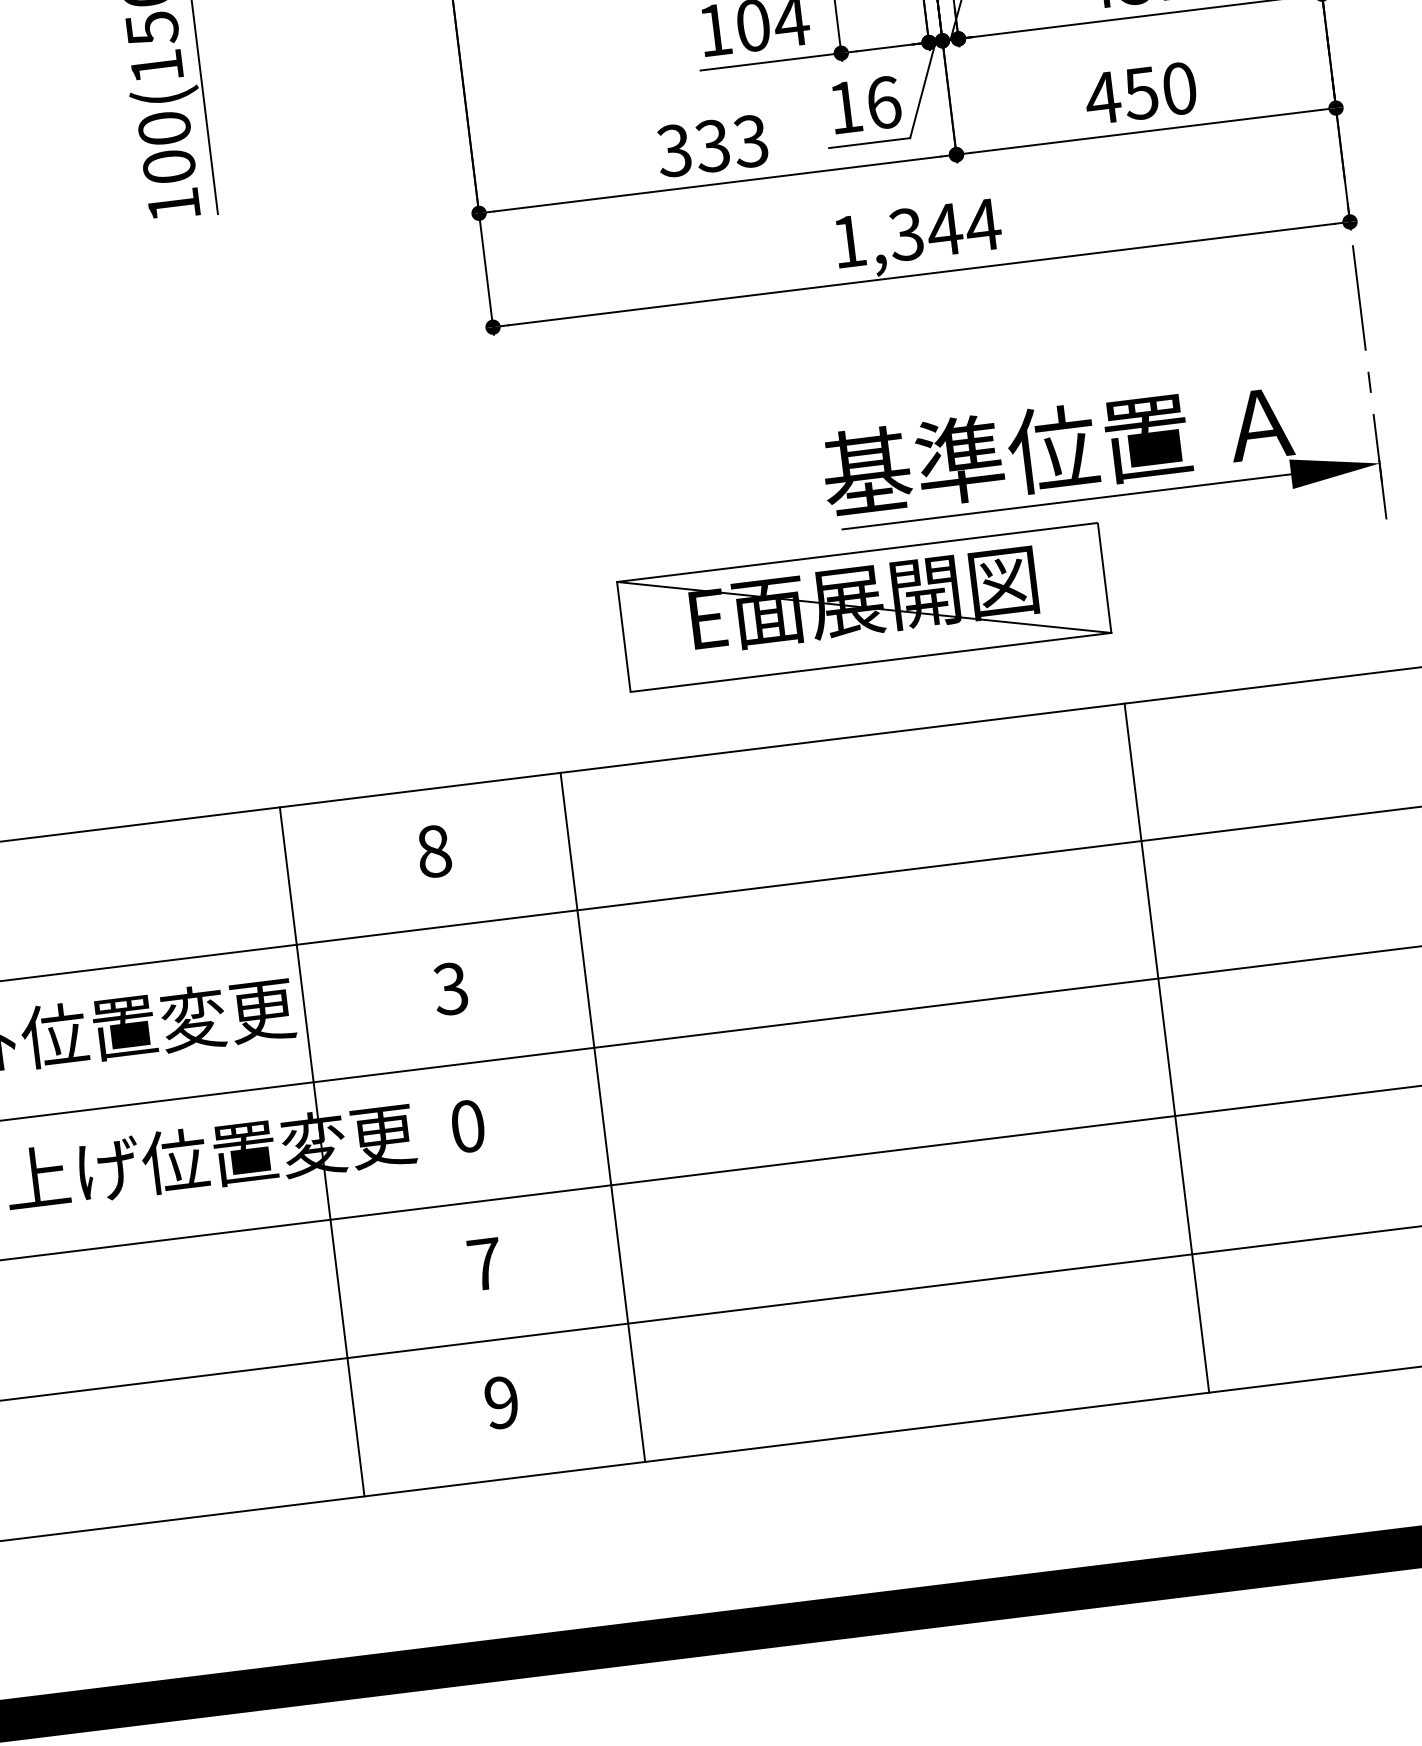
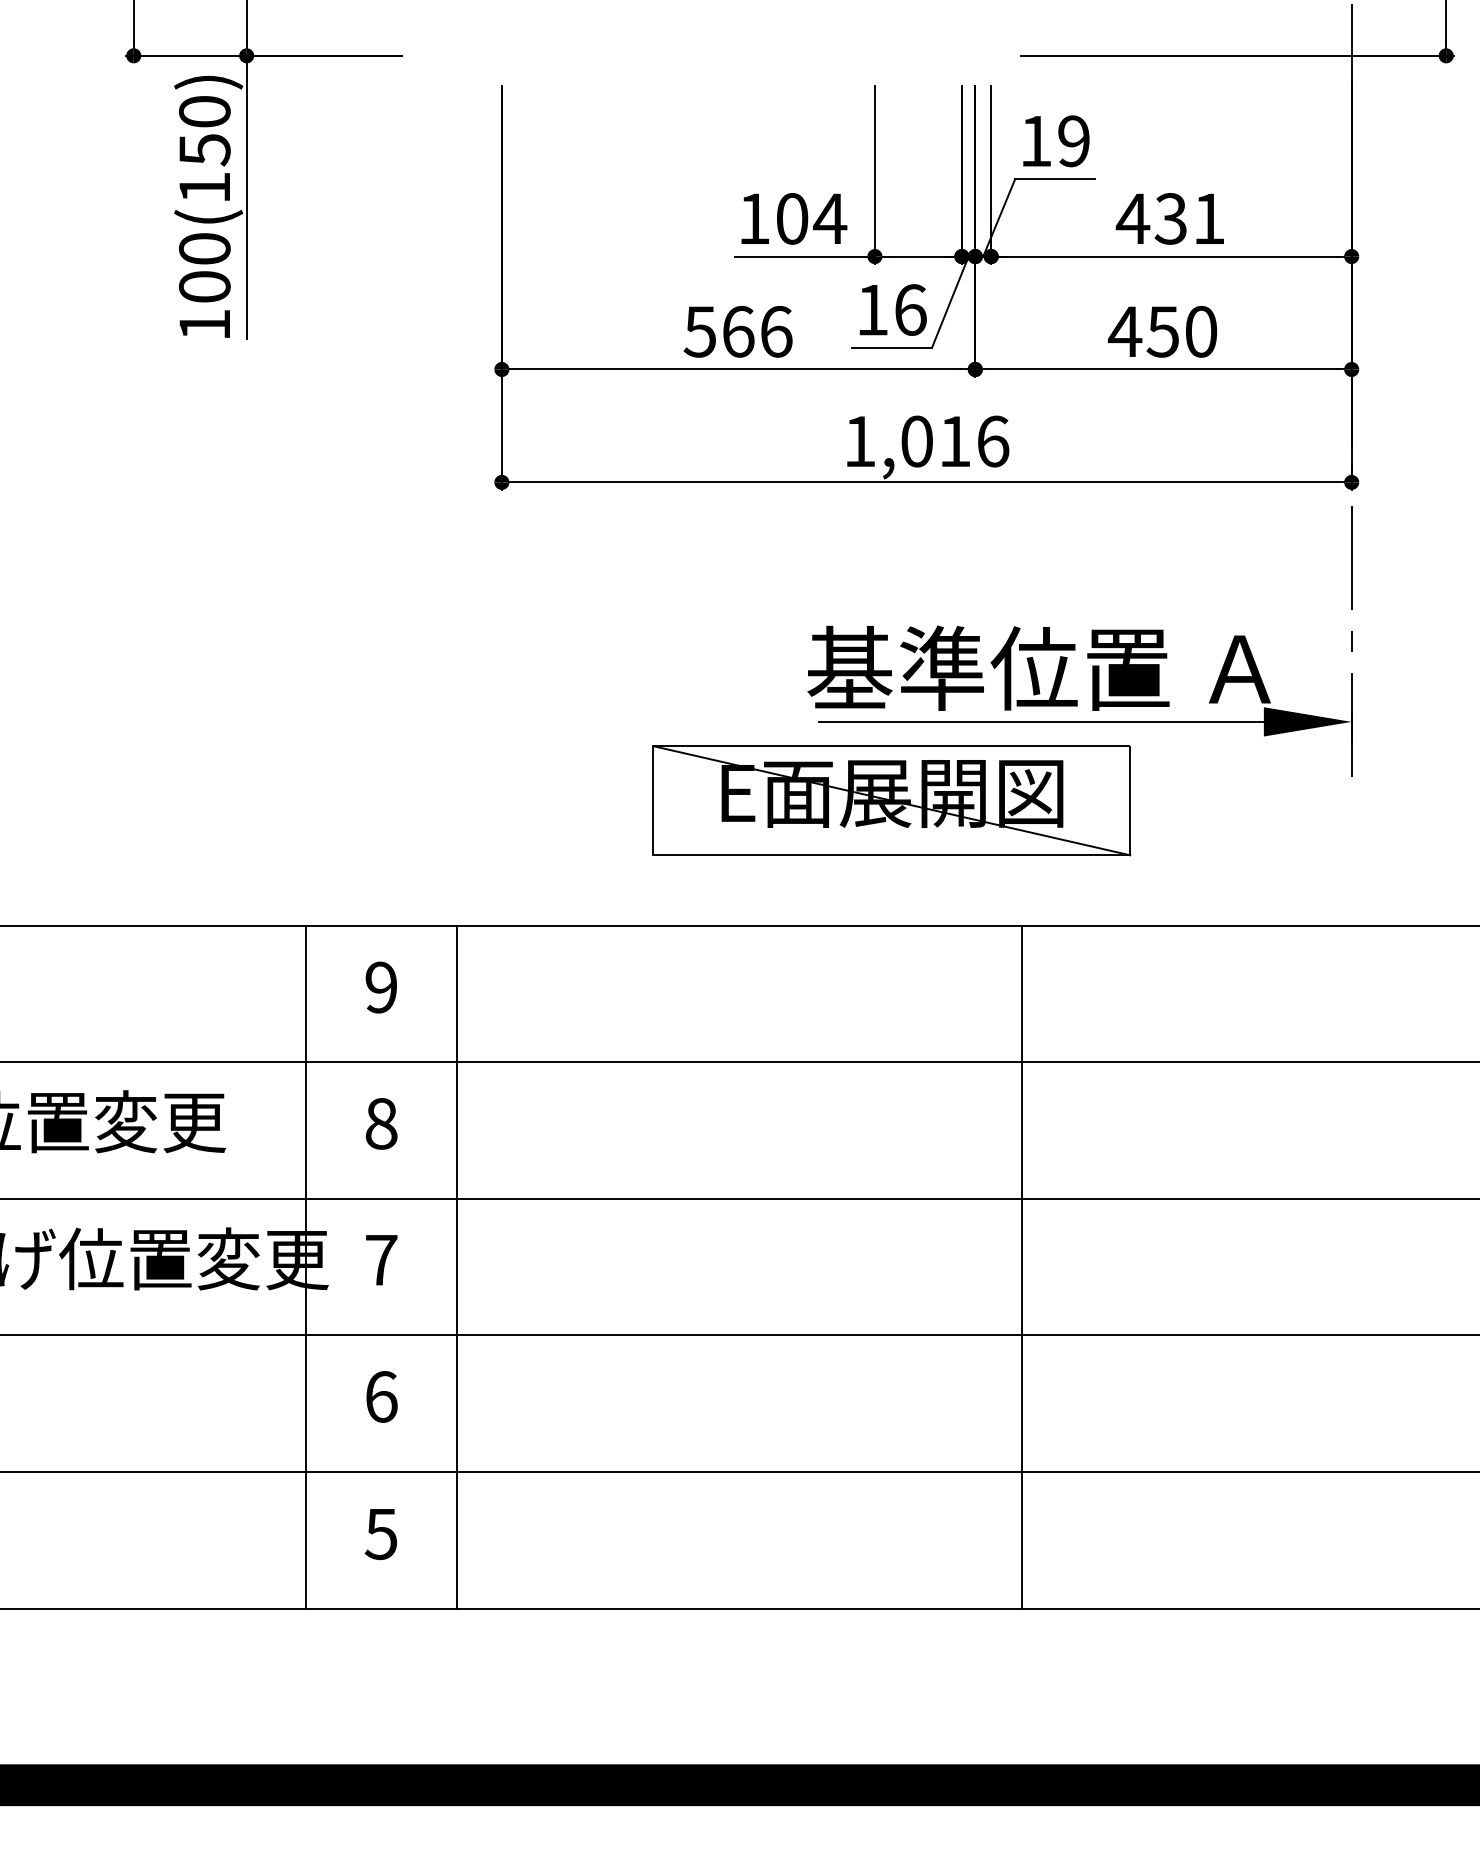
text: (711, 145) -> (737, 331), 333 -> 566
text: (945, 229) -> (955, 441), 1,344 -> 1,016
part: (863, 607) -> (891, 800), moved
text: (434, 851) -> (381, 987), 8 -> 9
text: (451, 988) -> (381, 1123), 3 -> 8
line: (1166, 1048) -> (1021, 1267), moved
line: (602, 1117) -> (457, 1267), moved
text: (467, 1126) -> (381, 1260), 0 -> 7
line: (322, 1151) -> (306, 1267), moved
text: (484, 1263) -> (381, 1396), 7 -> 6
text: (500, 1403) -> (380, 1534), 9 -> 5

